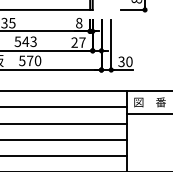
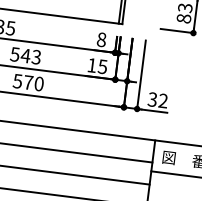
text: (78, 42) -> (97, 65), 27 -> 15
text: (129, 61) -> (163, 100), 30 -> 32

